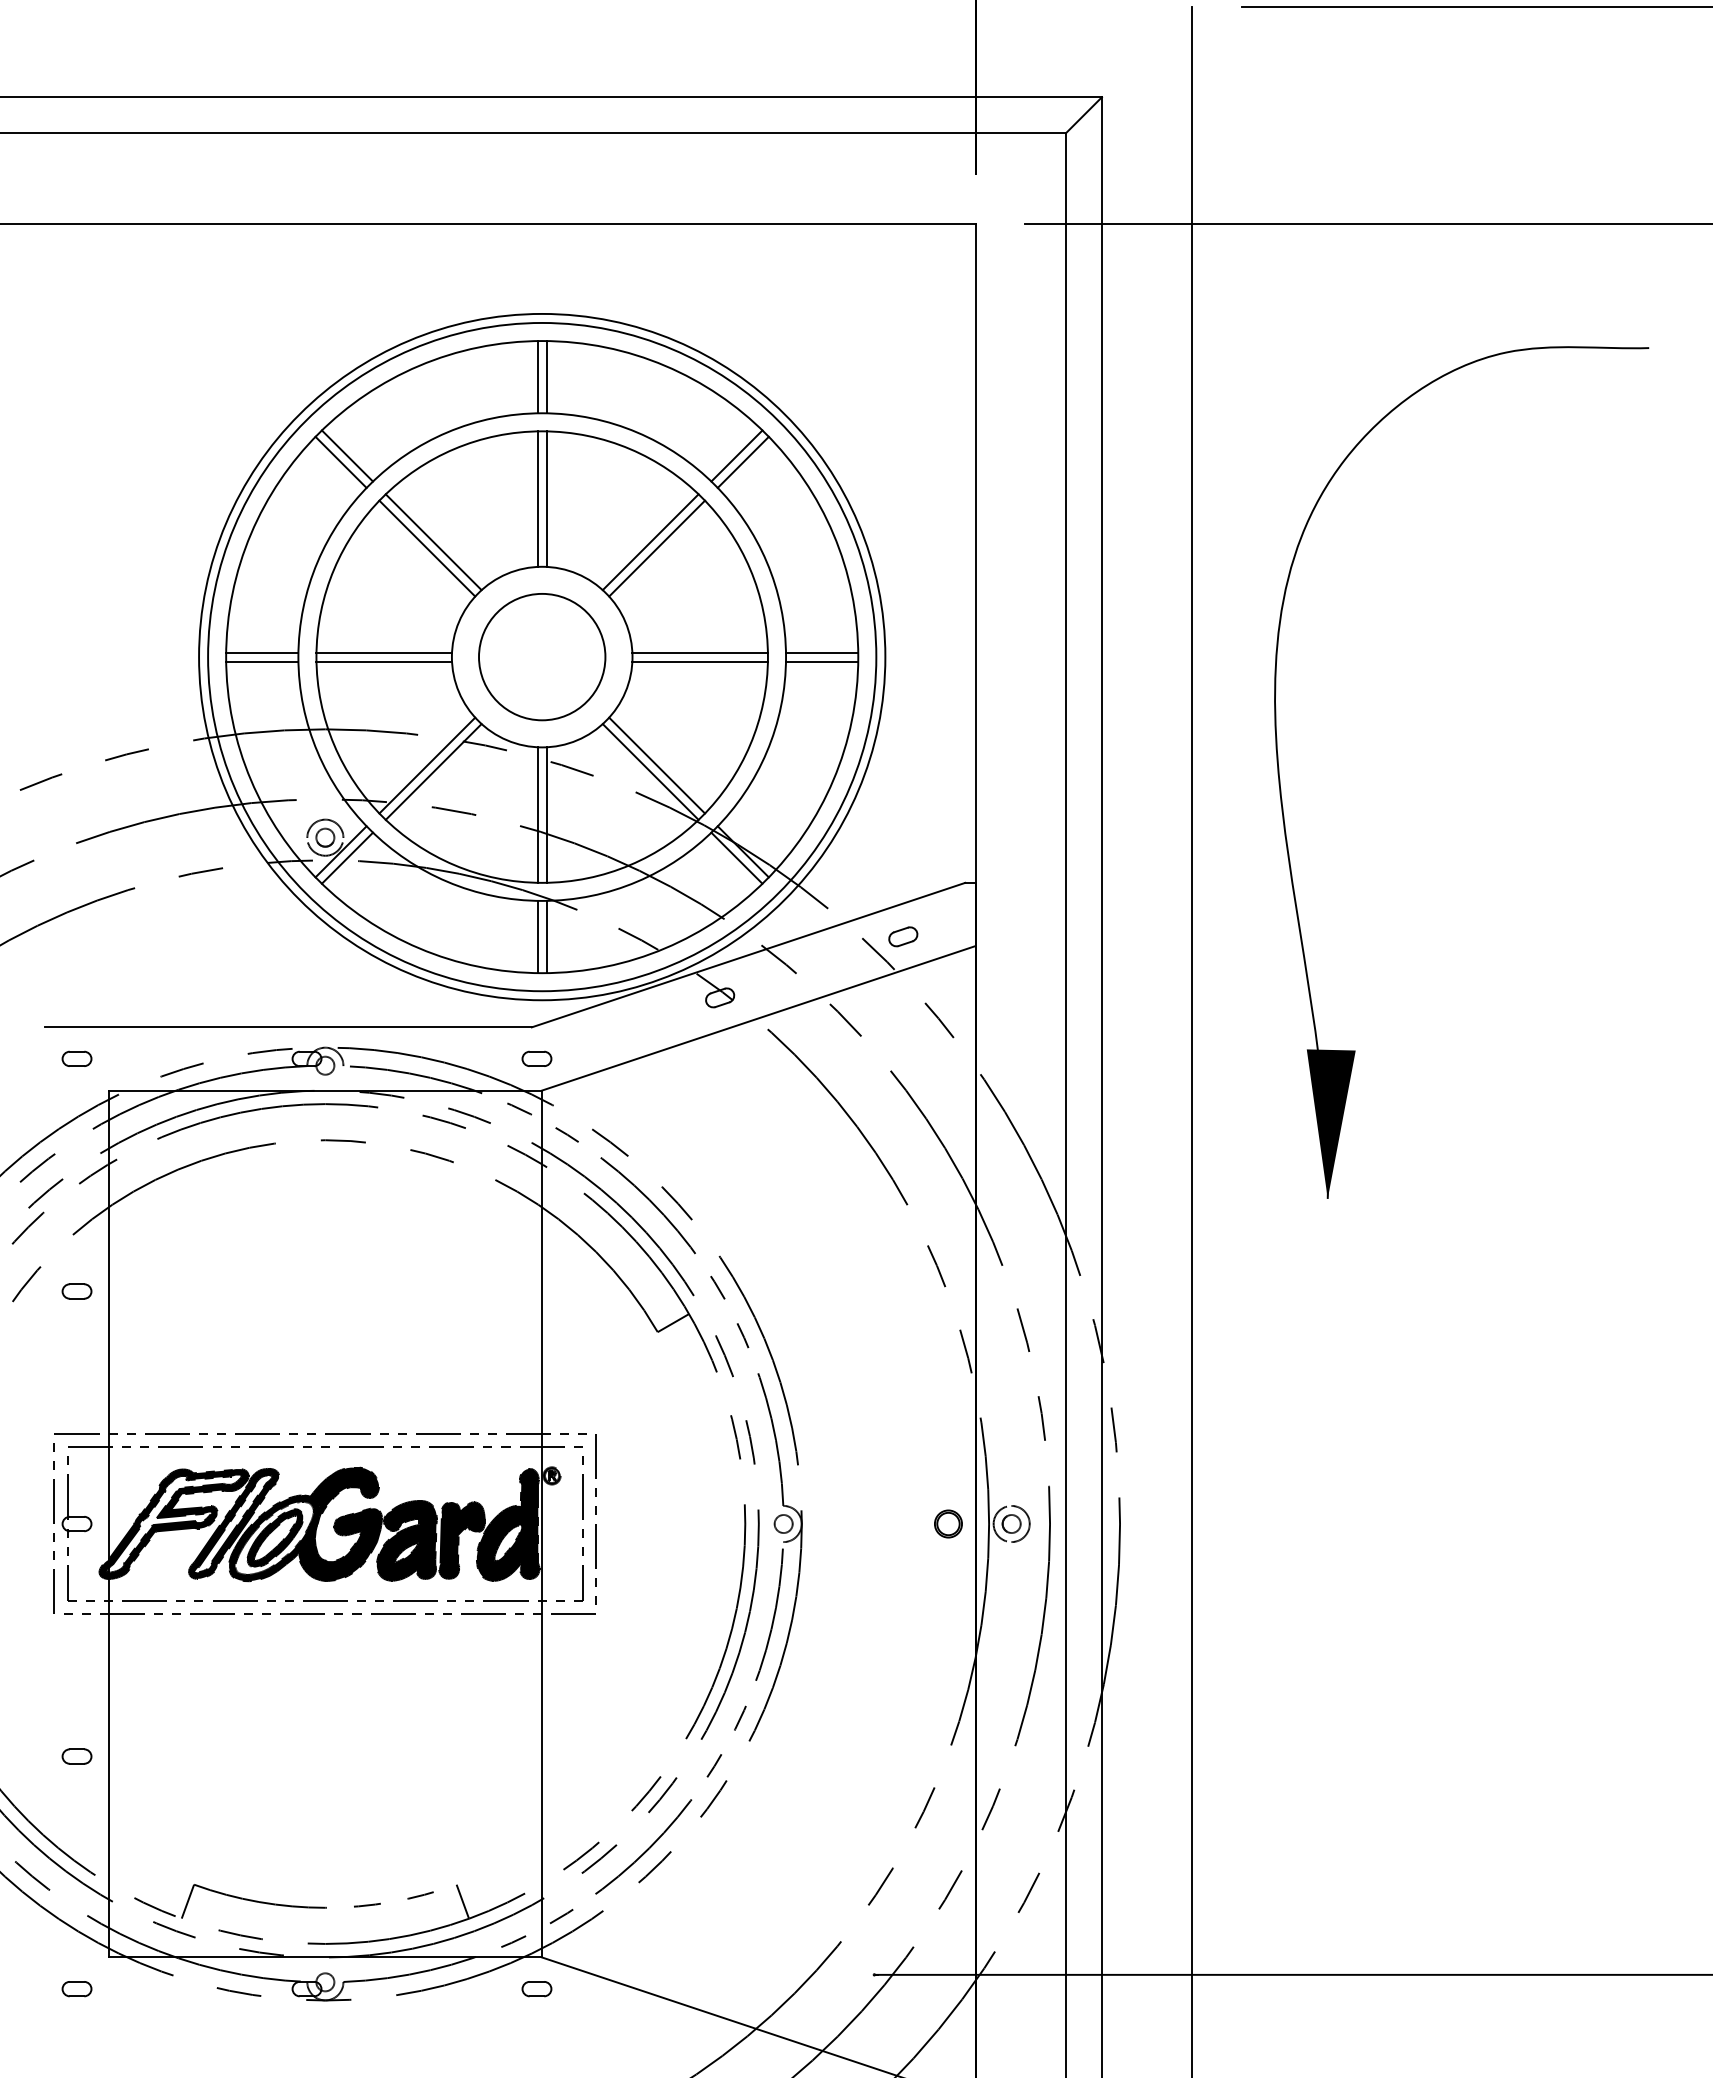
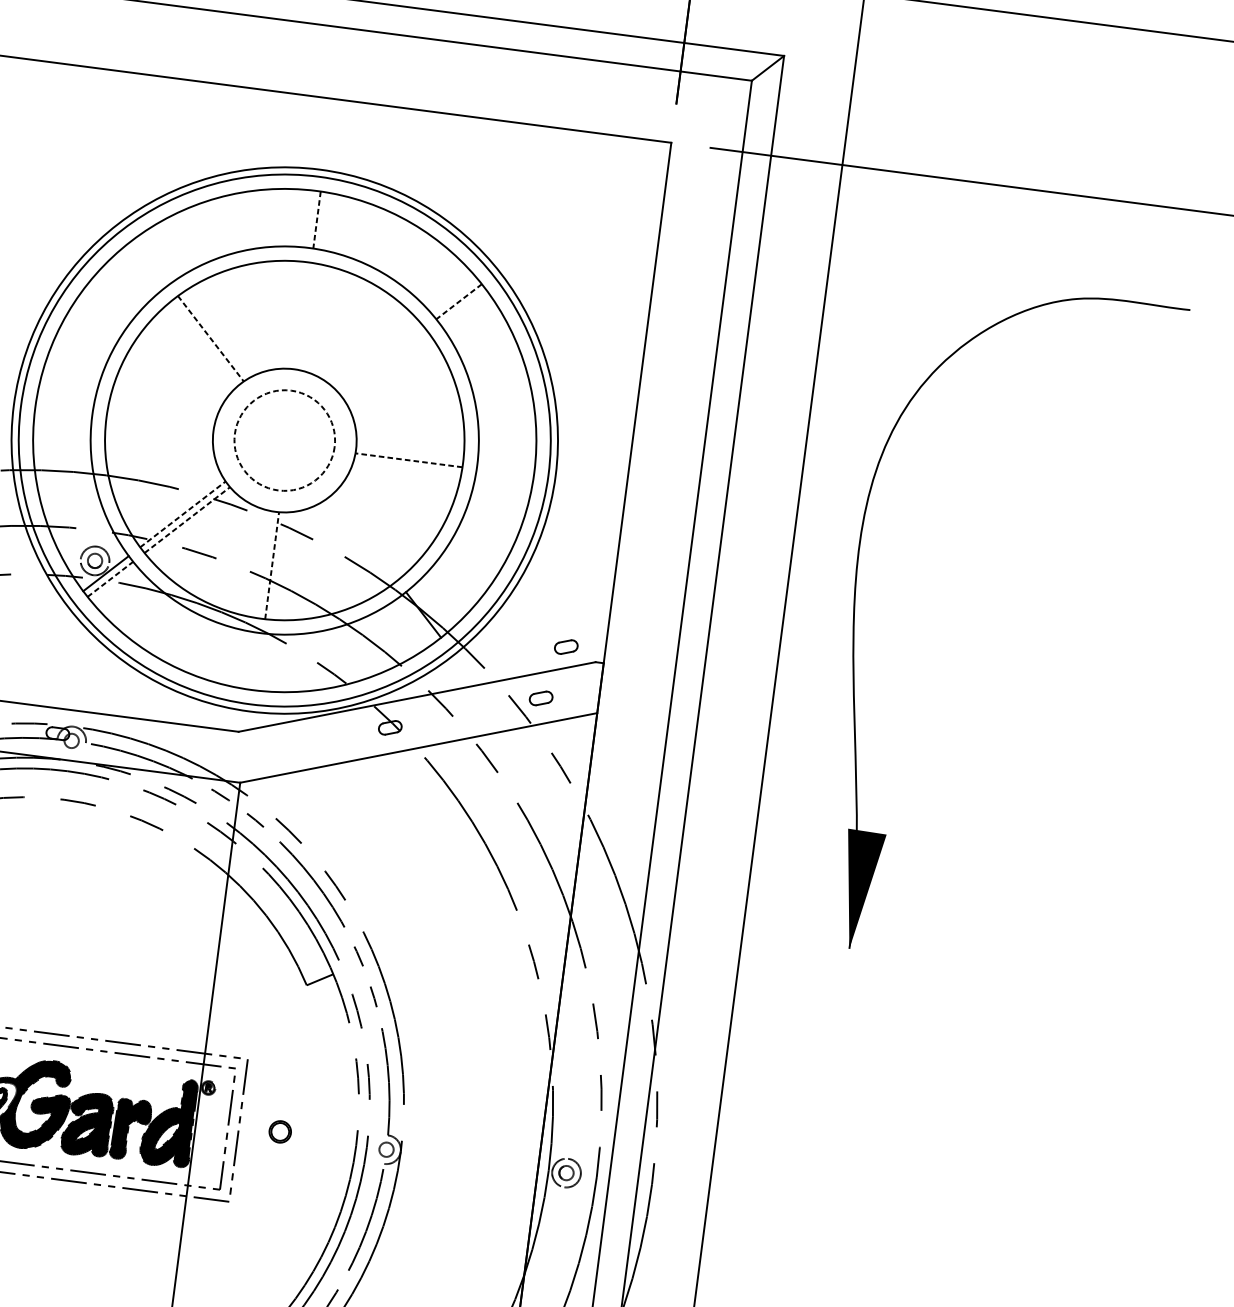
line: (537, 377) -> (309, 219), removed
line: (546, 377) -> (316, 220), solid -> dashed
line: (347, 455) -> (151, 261), removed
line: (736, 456) -> (458, 302), solid -> dashed
line: (340, 461) -> (145, 265), removed
line: (742, 461) -> (462, 306), removed
line: (537, 498) -> (297, 314), removed
line: (546, 498) -> (304, 315), removed
line: (433, 542) -> (210, 338), solid -> dashed
line: (650, 542) -> (382, 361), removed
line: (427, 548) -> (205, 343), removed
line: (657, 548) -> (386, 366), removed
line: (262, 652) -> (64, 408), removed
line: (384, 652) -> (160, 420), removed
line: (699, 652) -> (409, 453), removed
line: (821, 652) -> (505, 465), removed
circle: (542, 656) -> (285, 440), solid -> dashed
line: (262, 661) -> (63, 415), removed
line: (384, 661) -> (159, 427), removed
line: (700, 661) -> (409, 460), solid -> dashed
line: (821, 661) -> (504, 472), removed
line: (427, 765) -> (183, 514), solid -> dashed
line: (657, 765) -> (364, 537), removed
line: (433, 771) -> (187, 519), solid -> dashed
line: (650, 771) -> (358, 541), removed
line: (537, 814) -> (264, 564), removed
line: (546, 815) -> (271, 566), solid -> dashed
line: (347, 857) -> (110, 578), solid -> dashed
line: (736, 857) -> (417, 618), removed
part: (926, 868) -> (566, 646), added
line: (537, 936) -> (252, 660), removed
line: (546, 936) -> (259, 661), removed
part: (536, 1058) -> (239, 756), removed
part: (948, 1523) -> (280, 1131), moved

